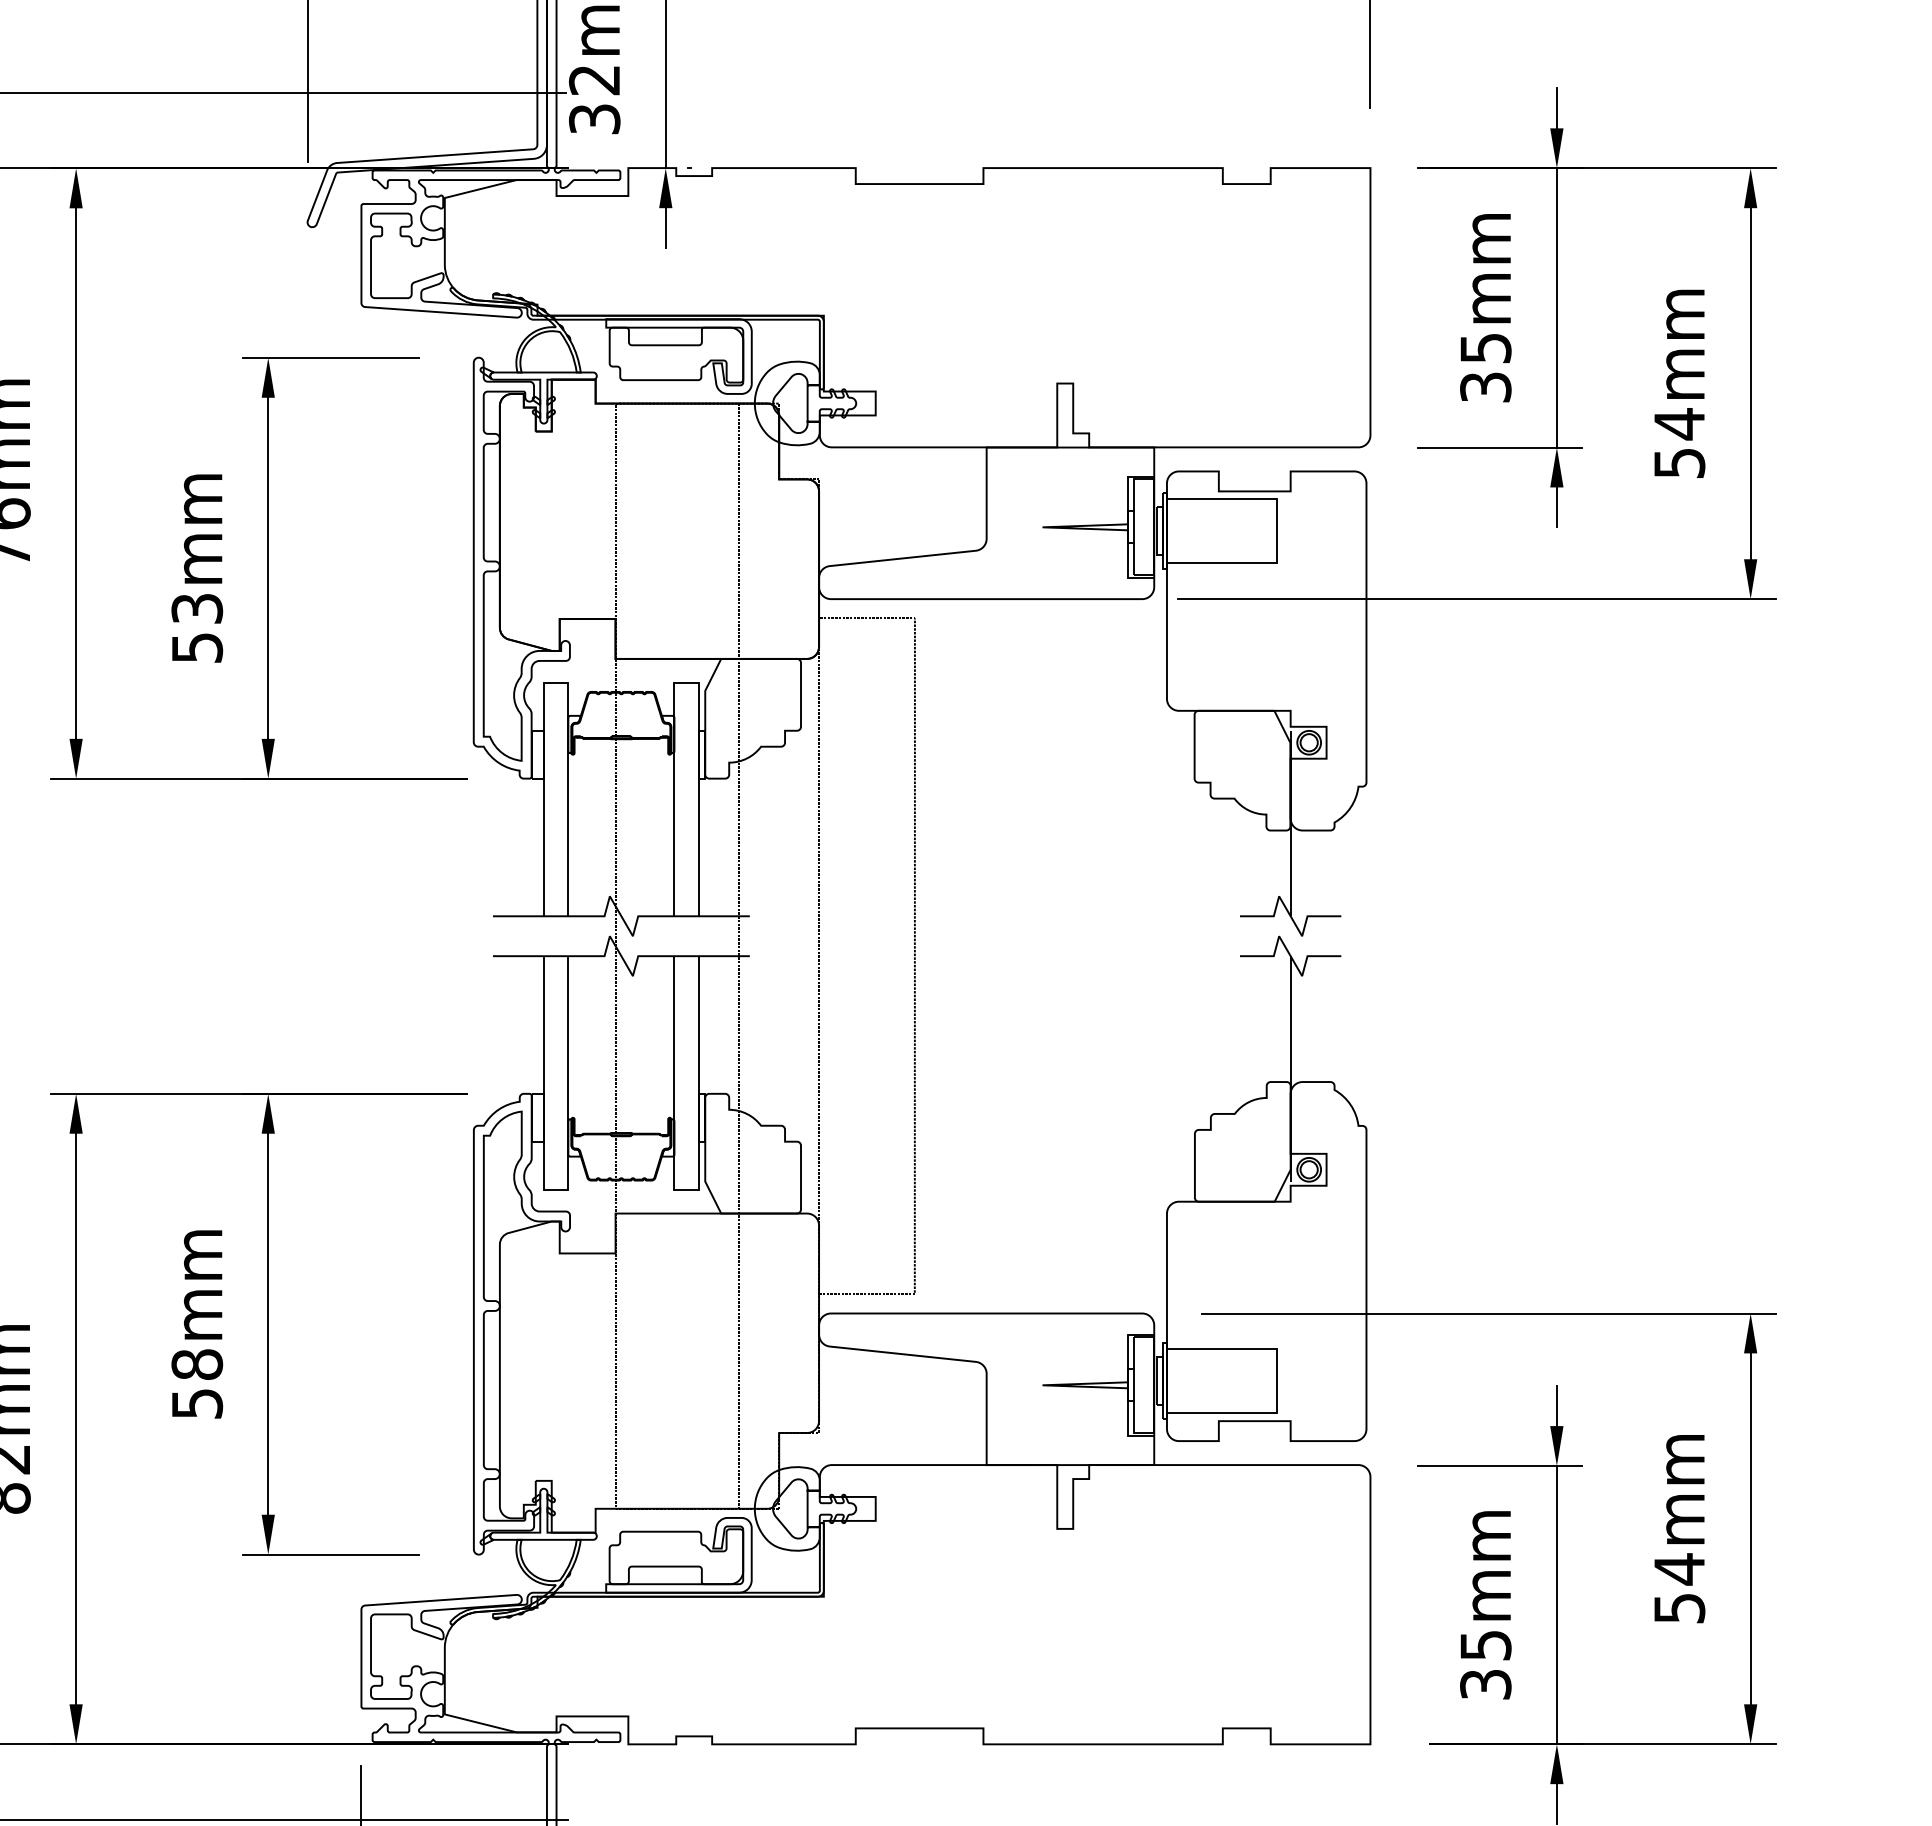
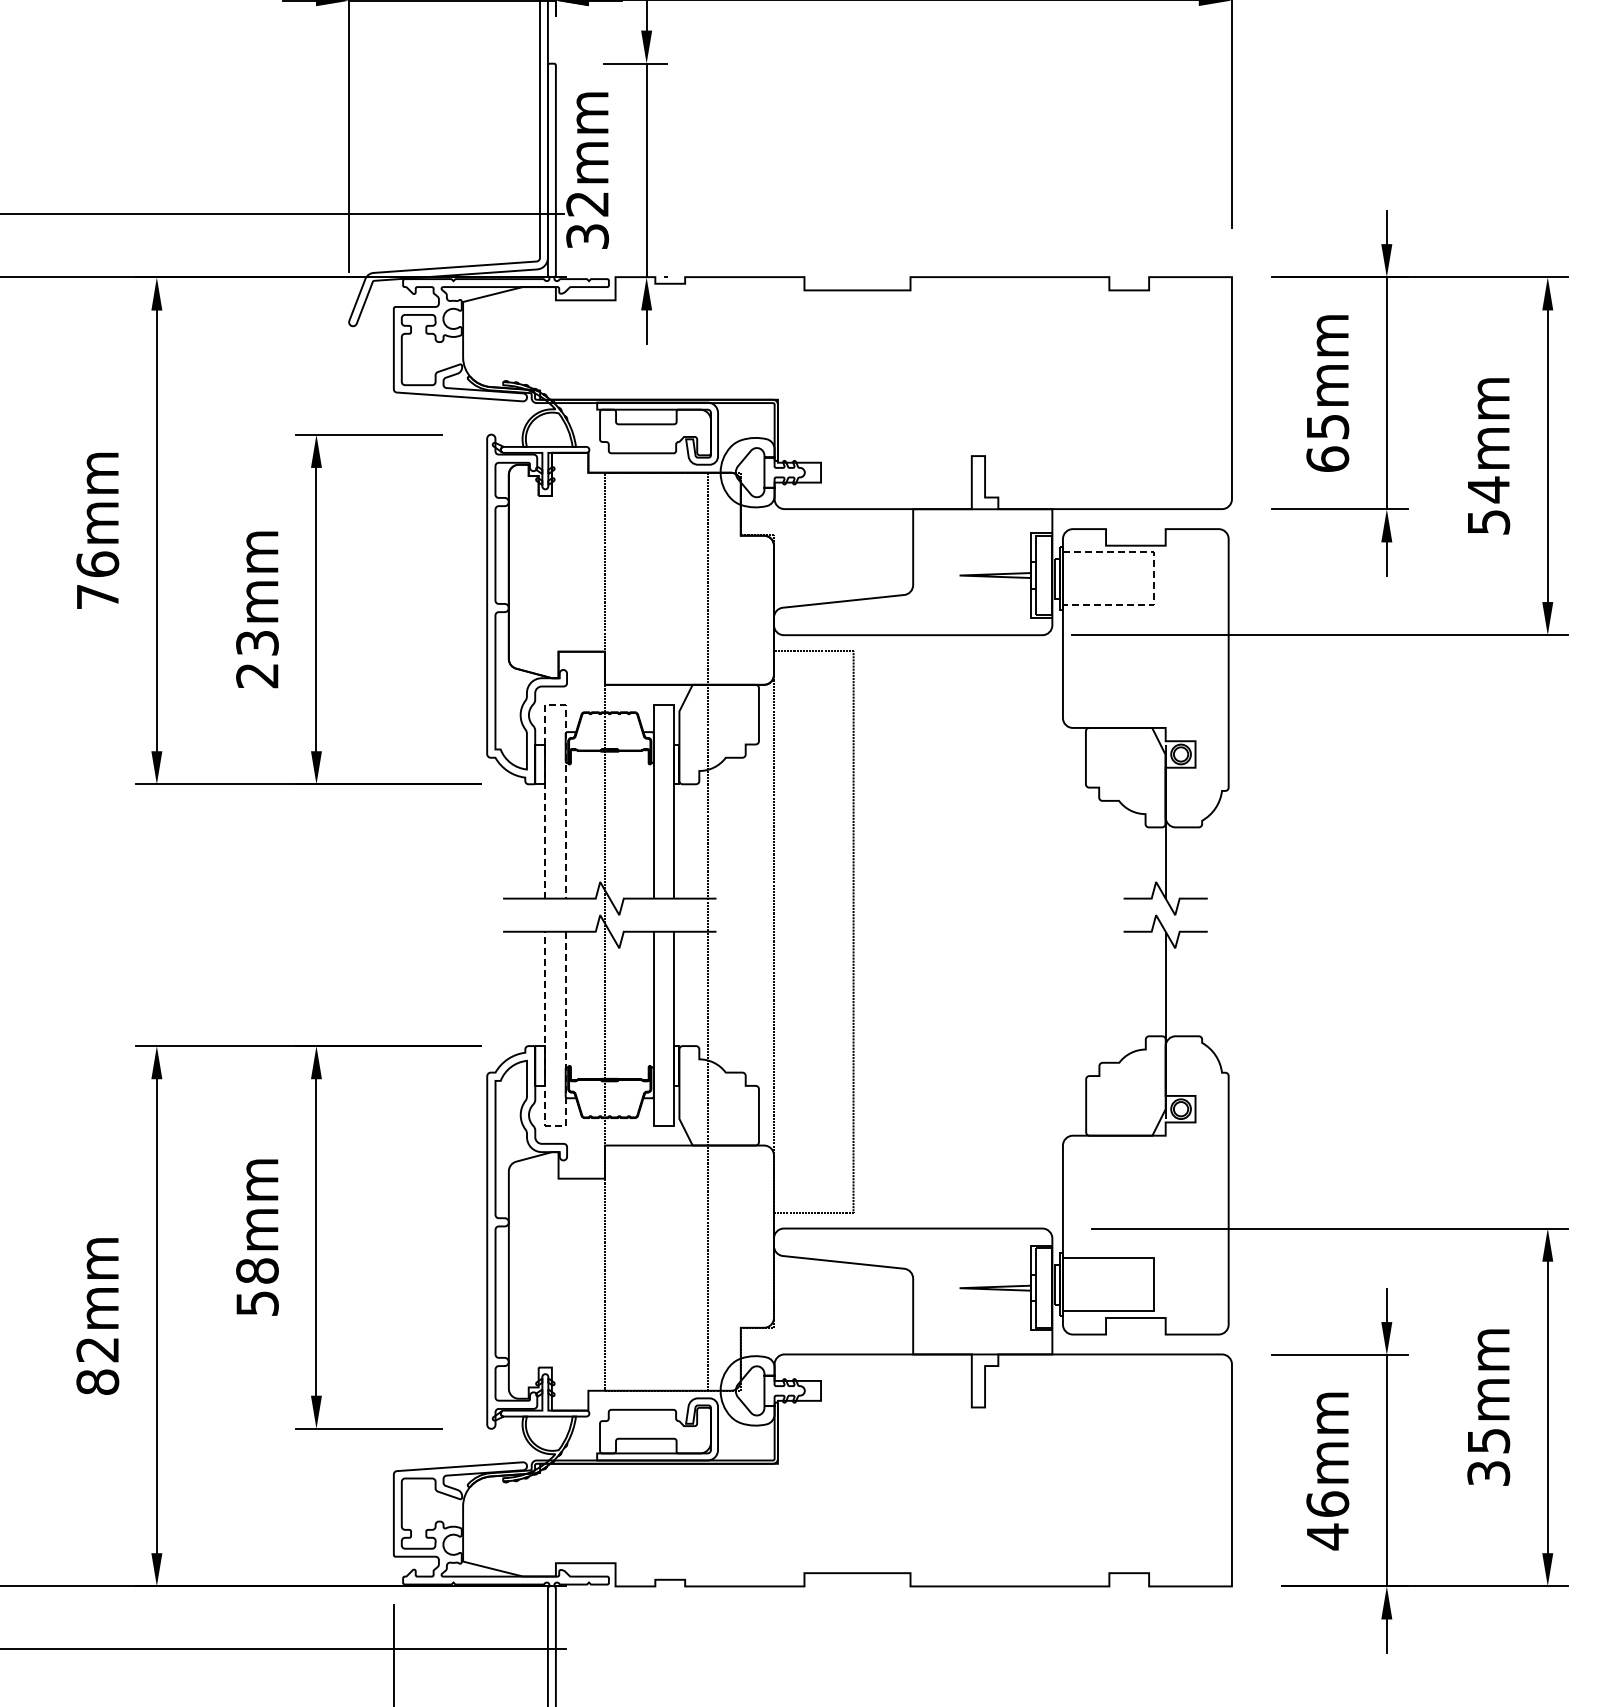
text: (1485, 386) -> (1327, 458), 35mm -> 65mm
line: (1277, 530) -> (1154, 578), solid -> dashed
text: (197, 647) -> (257, 675), 53mm -> 23mm
line: (556, 682) -> (555, 704), solid -> dashed
line: (554, 1189) -> (554, 1125), solid -> dashed
text: (1679, 1587) -> (1488, 1456), 54mm -> 35mm
text: (1485, 1664) -> (1327, 1520), 35mm -> 46mm

